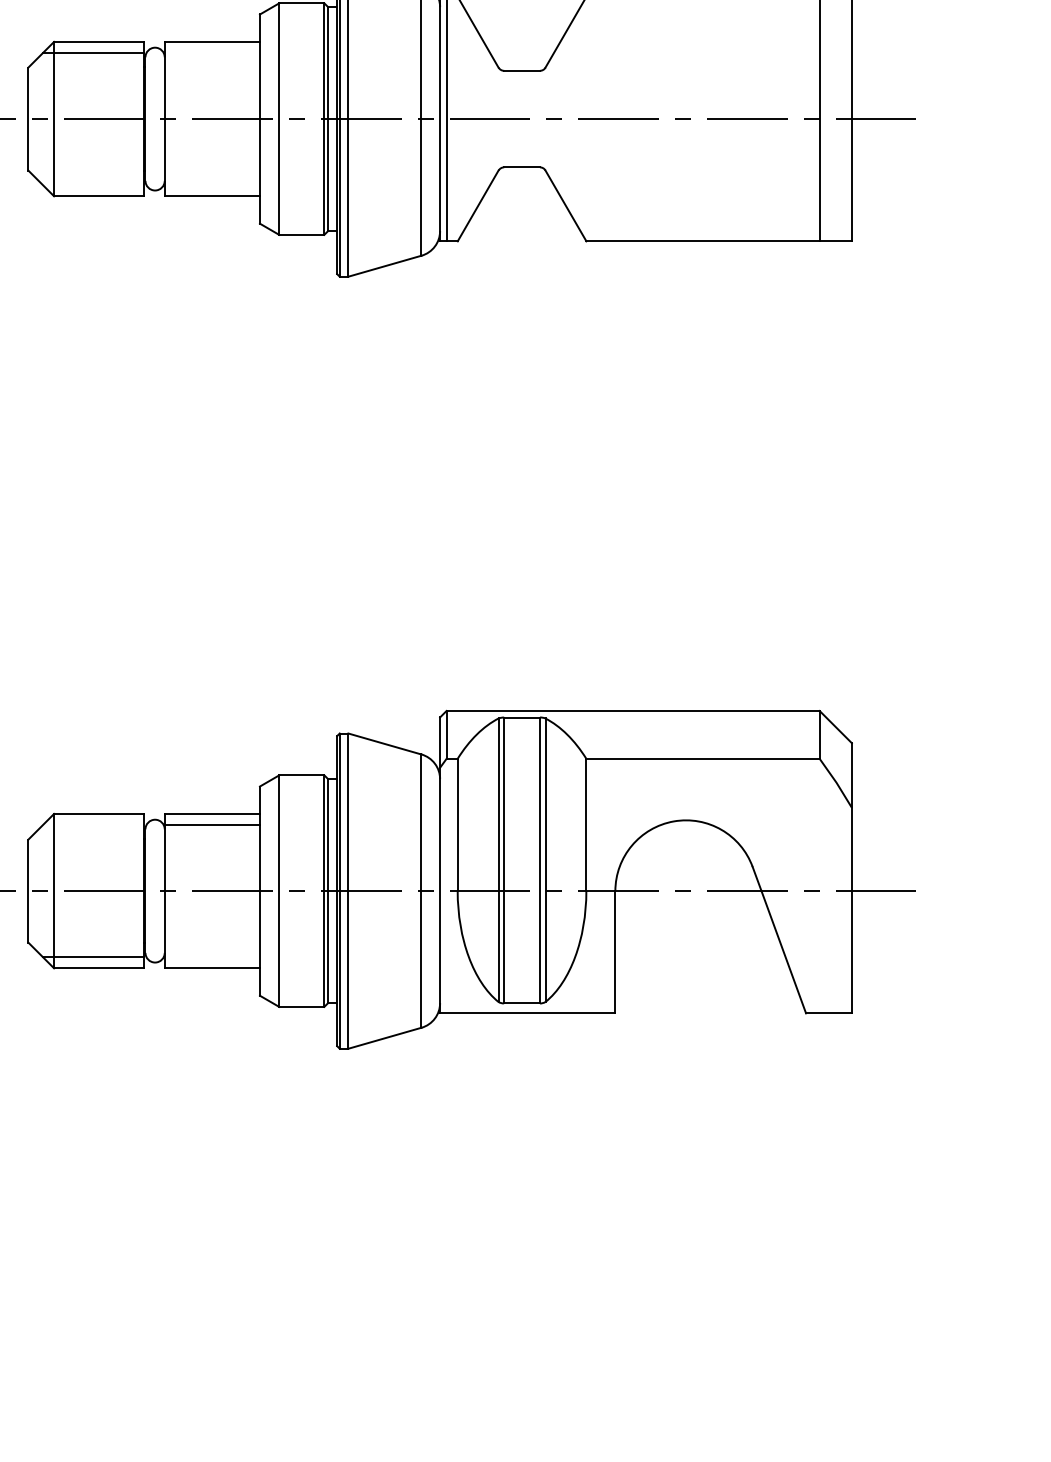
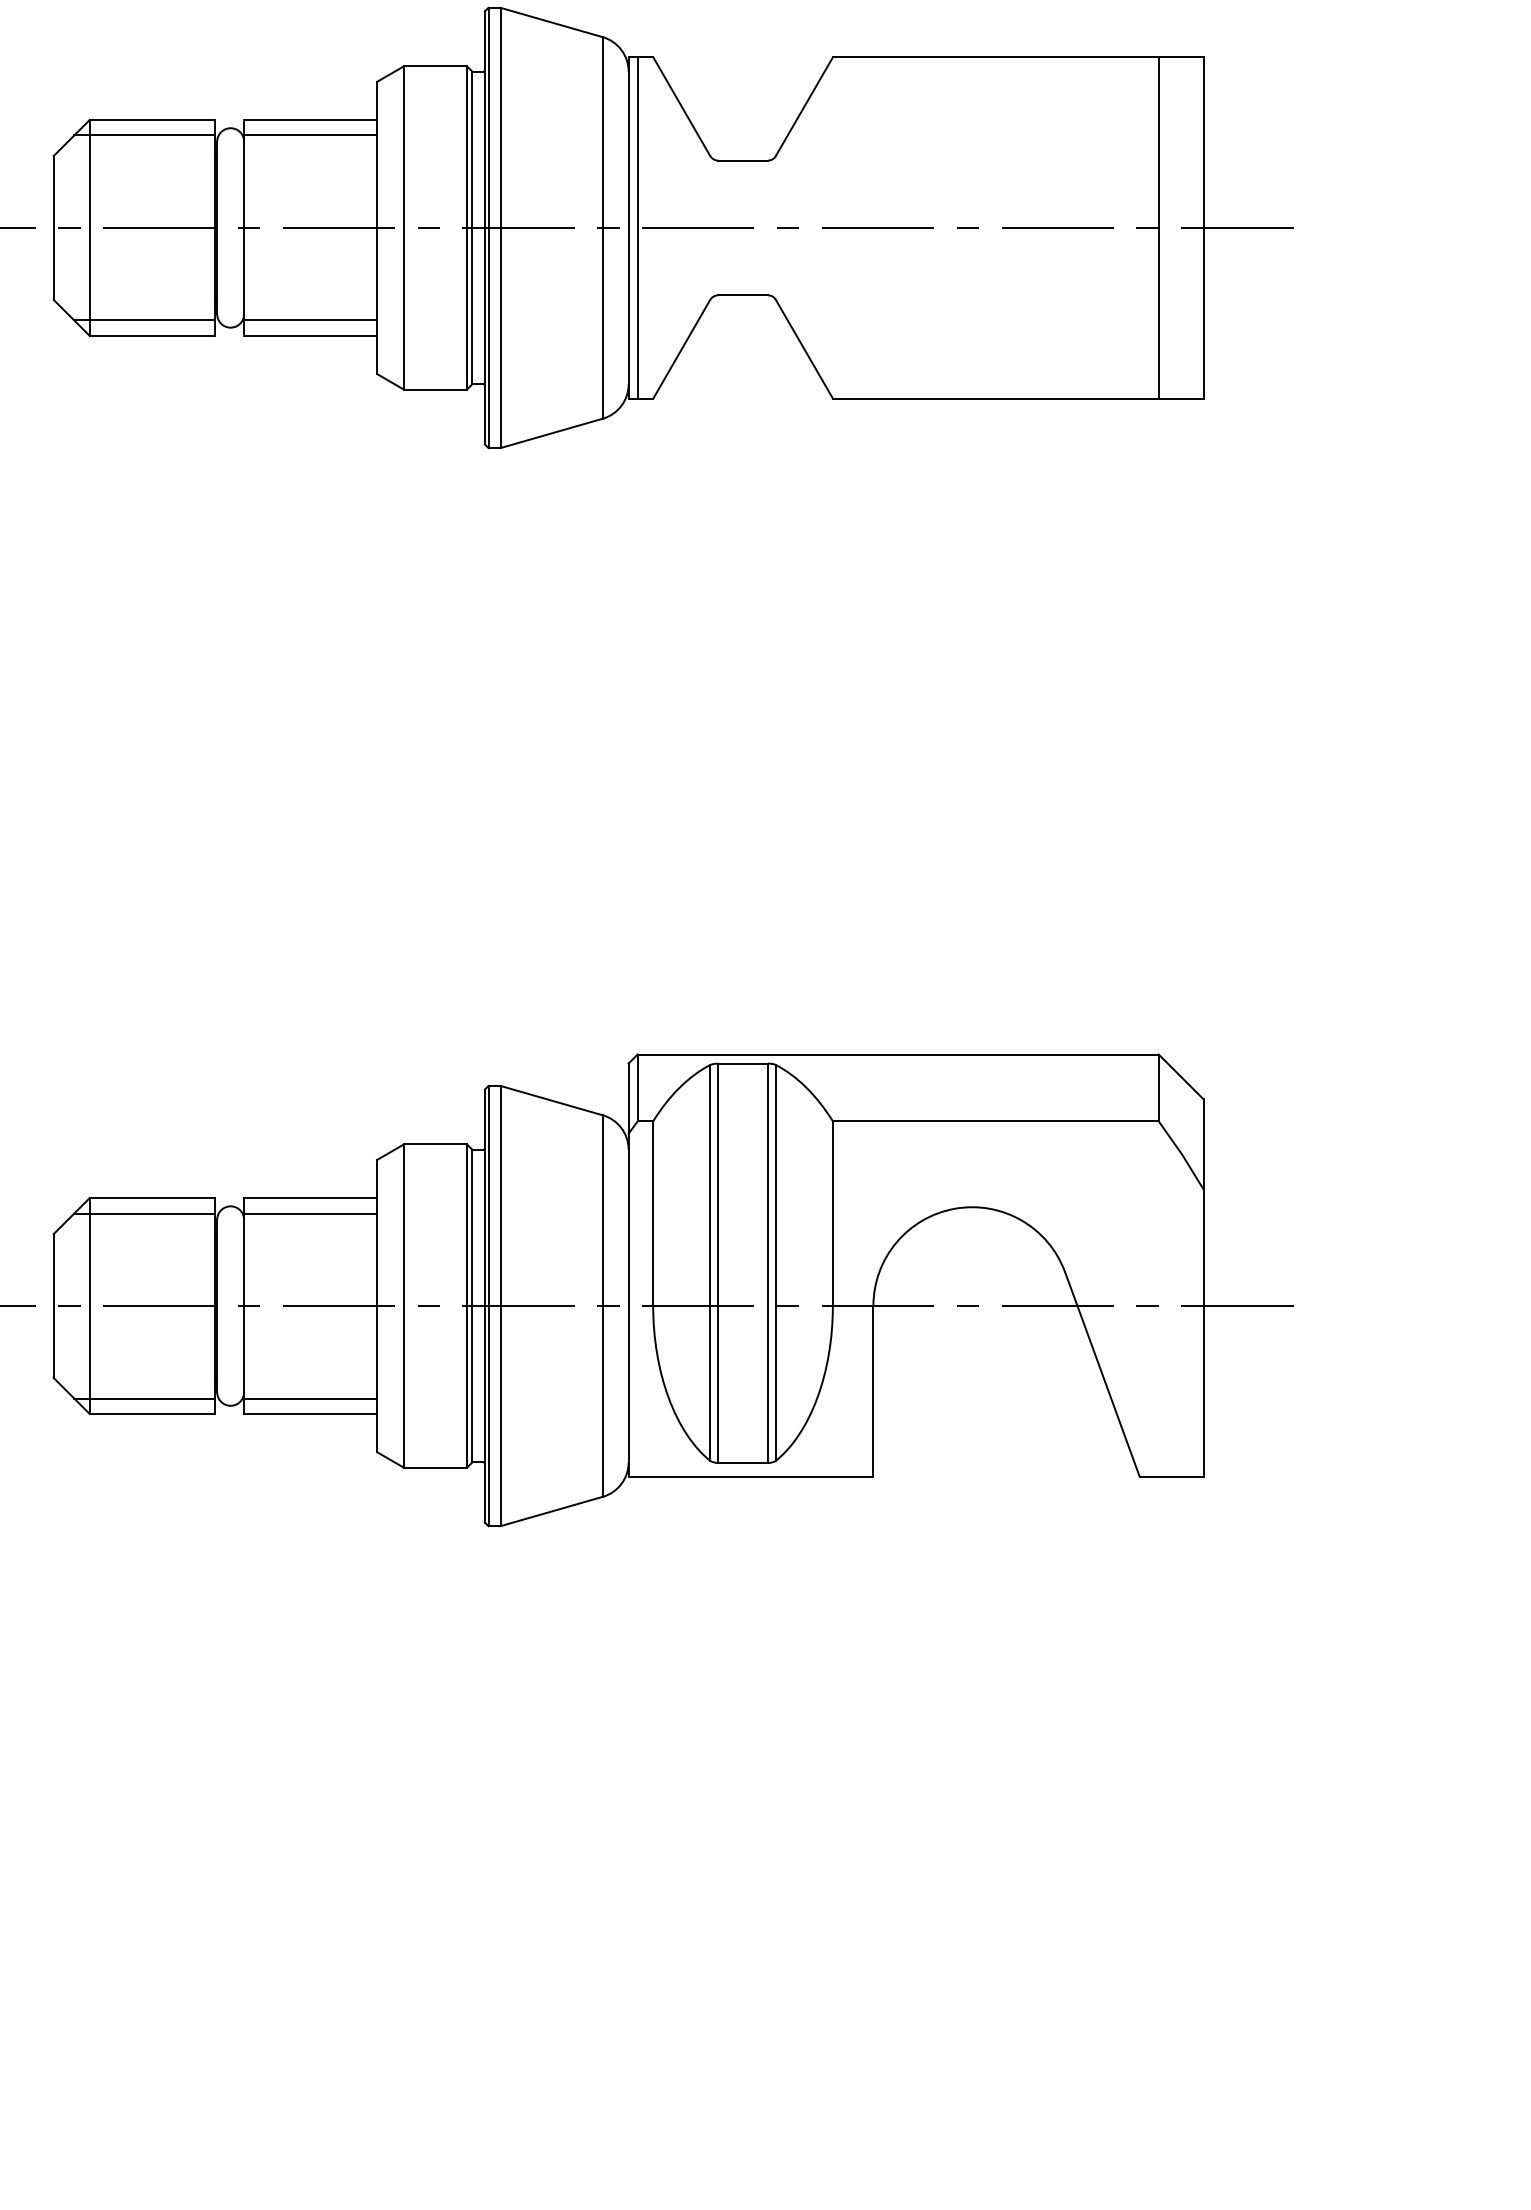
line: (212, 52) -> (310, 135), added
line: (93, 185) -> (144, 320), added
line: (212, 185) -> (310, 320), added
line: (93, 824) -> (144, 1213), added
line: (212, 957) -> (310, 1398), added

